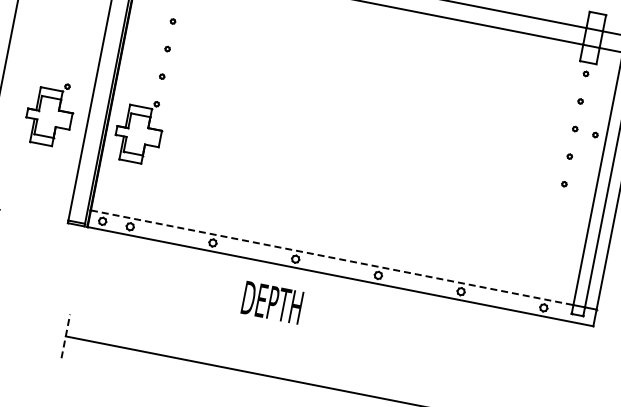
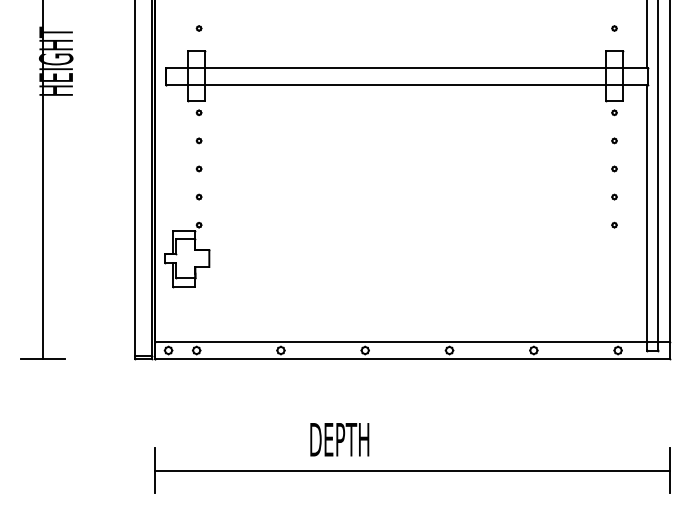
part: (50, 114) -> (96, 255), removed
part: (595, 134) -> (635, 170), removed
line: (331, 258) -> (400, 342), dashed -> solid
text: (272, 302) -> (339, 439), moved
line: (65, 336) -> (154, 470), dashed -> solid

